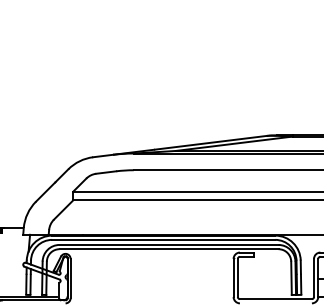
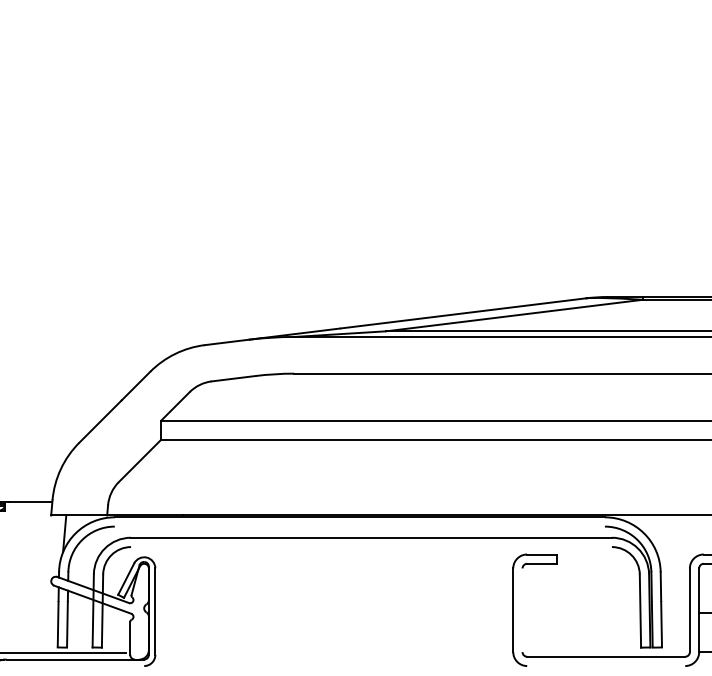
line: (163, 239) -> (359, 525), removed
line: (168, 249) -> (370, 547), removed
line: (237, 277) -> (521, 609), removed

